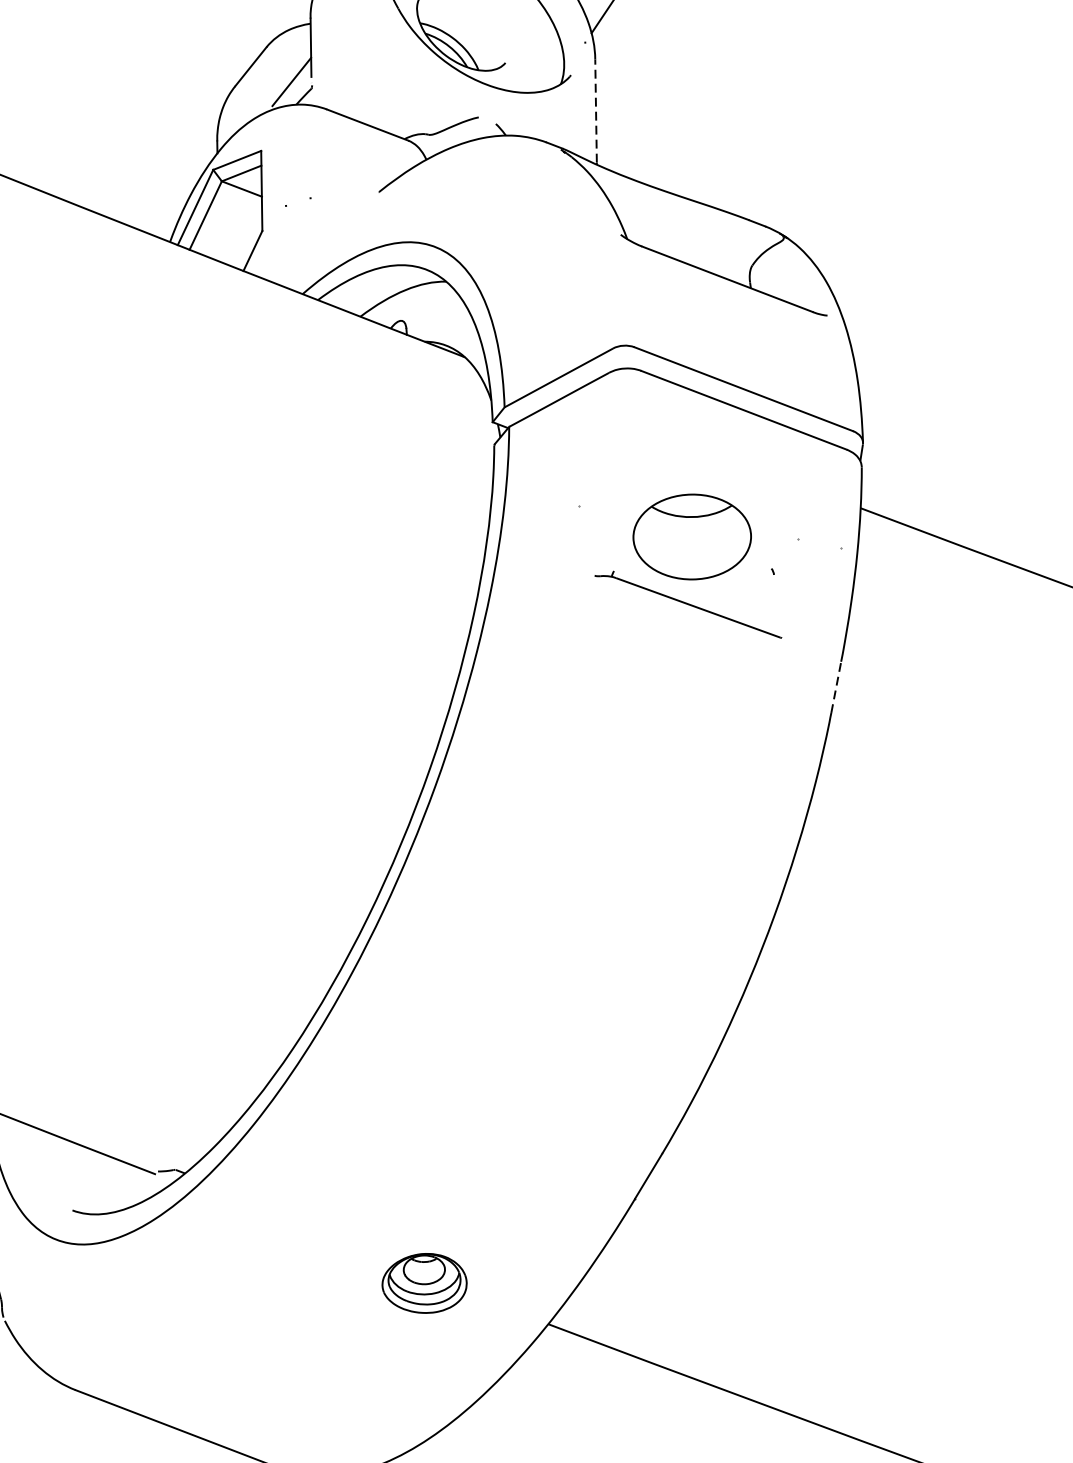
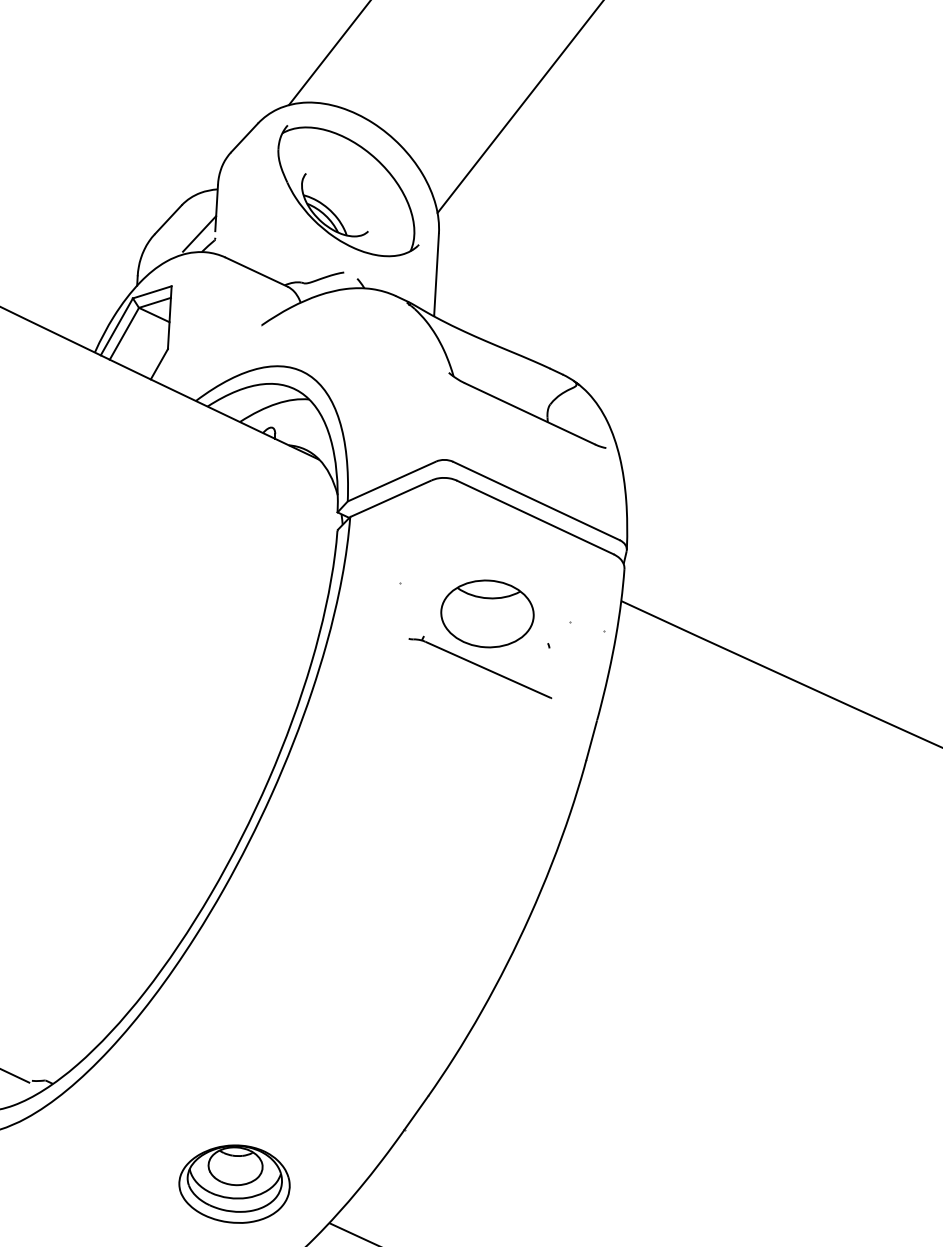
line: (595, 111) -> (436, 274), dashed -> solid
line: (835, 687) -> (591, 740), dashed -> solid
part: (424, 1282) -> (234, 1183), size x1.67

